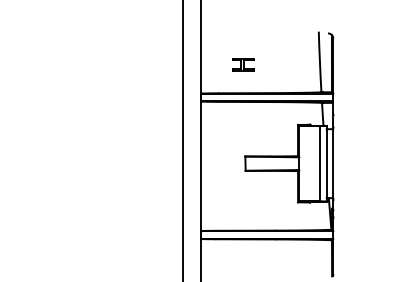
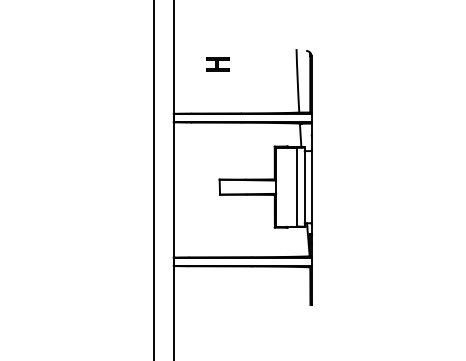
part: (243, 64) -> (217, 64), moved

